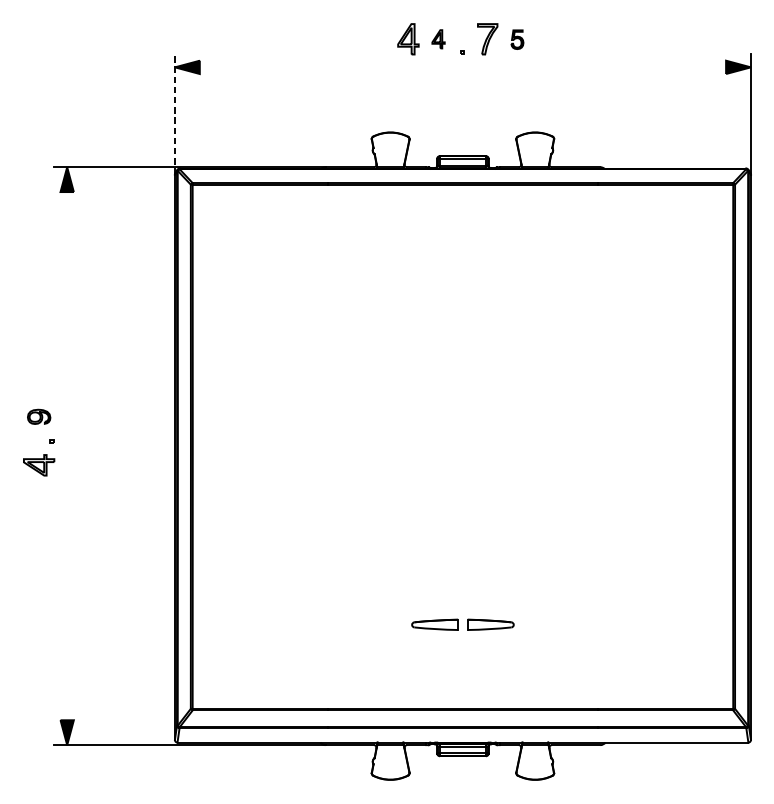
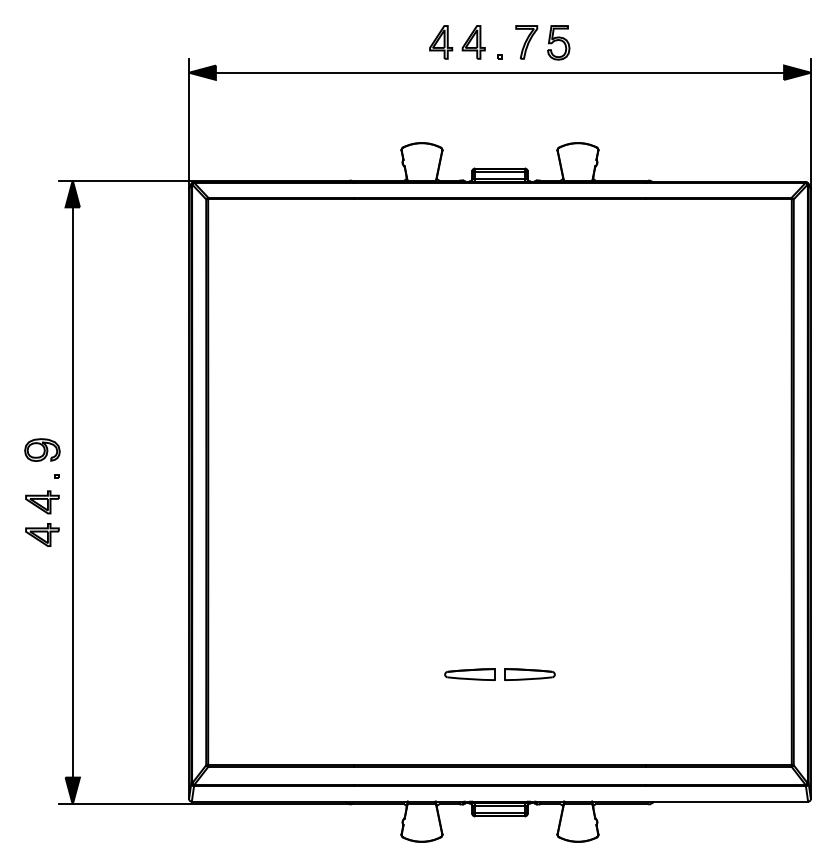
part: (438, 39) -> (473, 42), size x1.67
part: (517, 39) -> (558, 42), size x1.67
line: (462, 67) -> (499, 72), added
line: (175, 114) -> (189, 123), dashed -> solid
part: (39, 416) -> (42, 449), size x1.43
line: (66, 456) -> (72, 492), added
part: (39, 495) -> (42, 534), added

